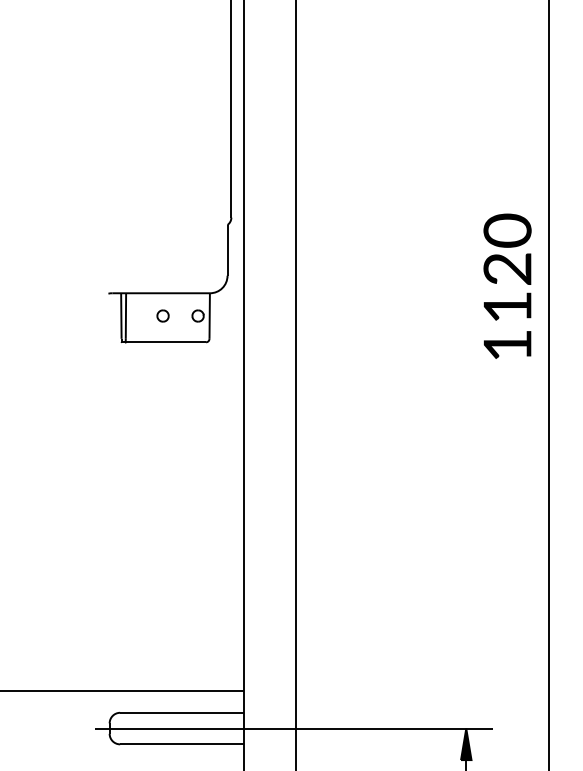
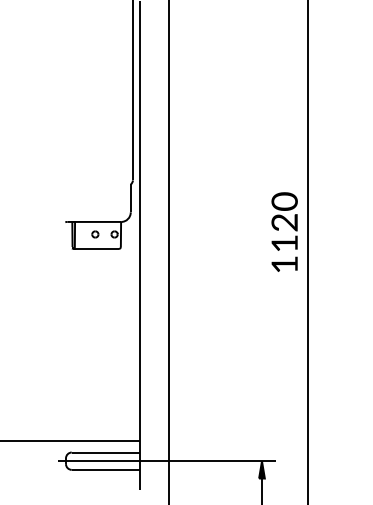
text: (507, 285) -> (284, 231), moved

